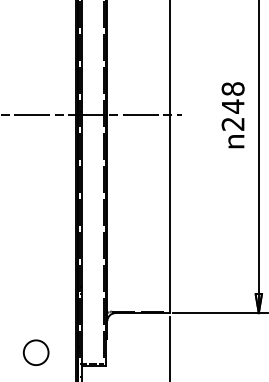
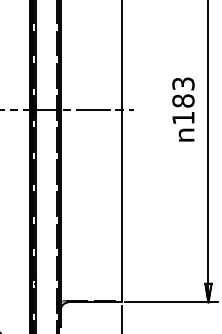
text: (232, 106) -> (182, 100), 248 -> 183

